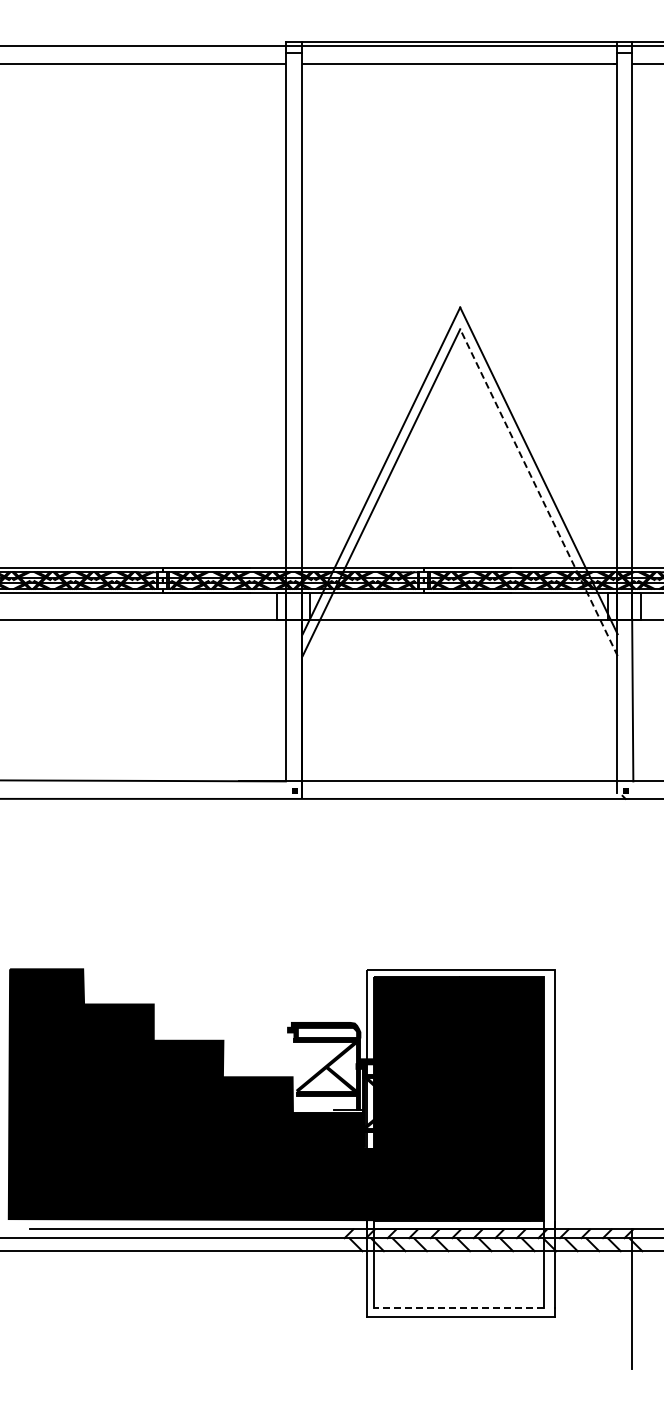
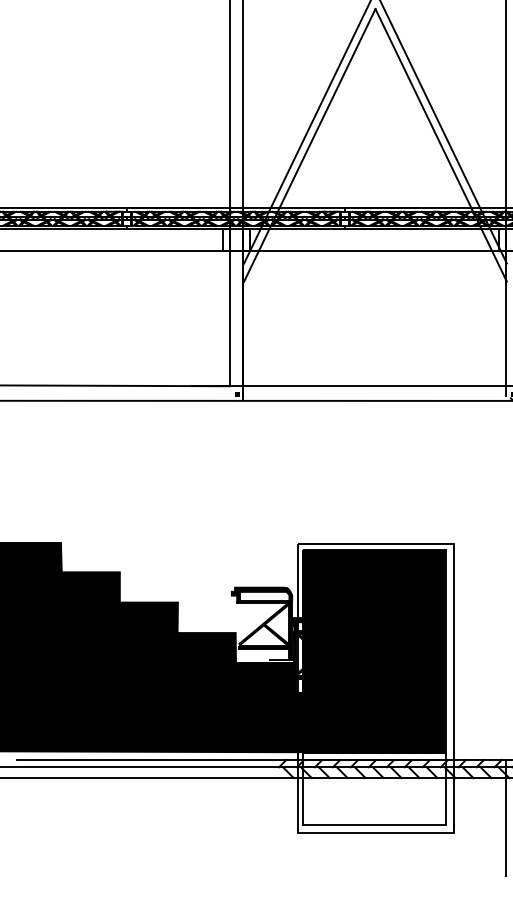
line: (538, 492) -> (440, 145), dashed -> solid
line: (616, 1298) -> (505, 817), added
line: (458, 1307) -> (374, 825), dashed -> solid

